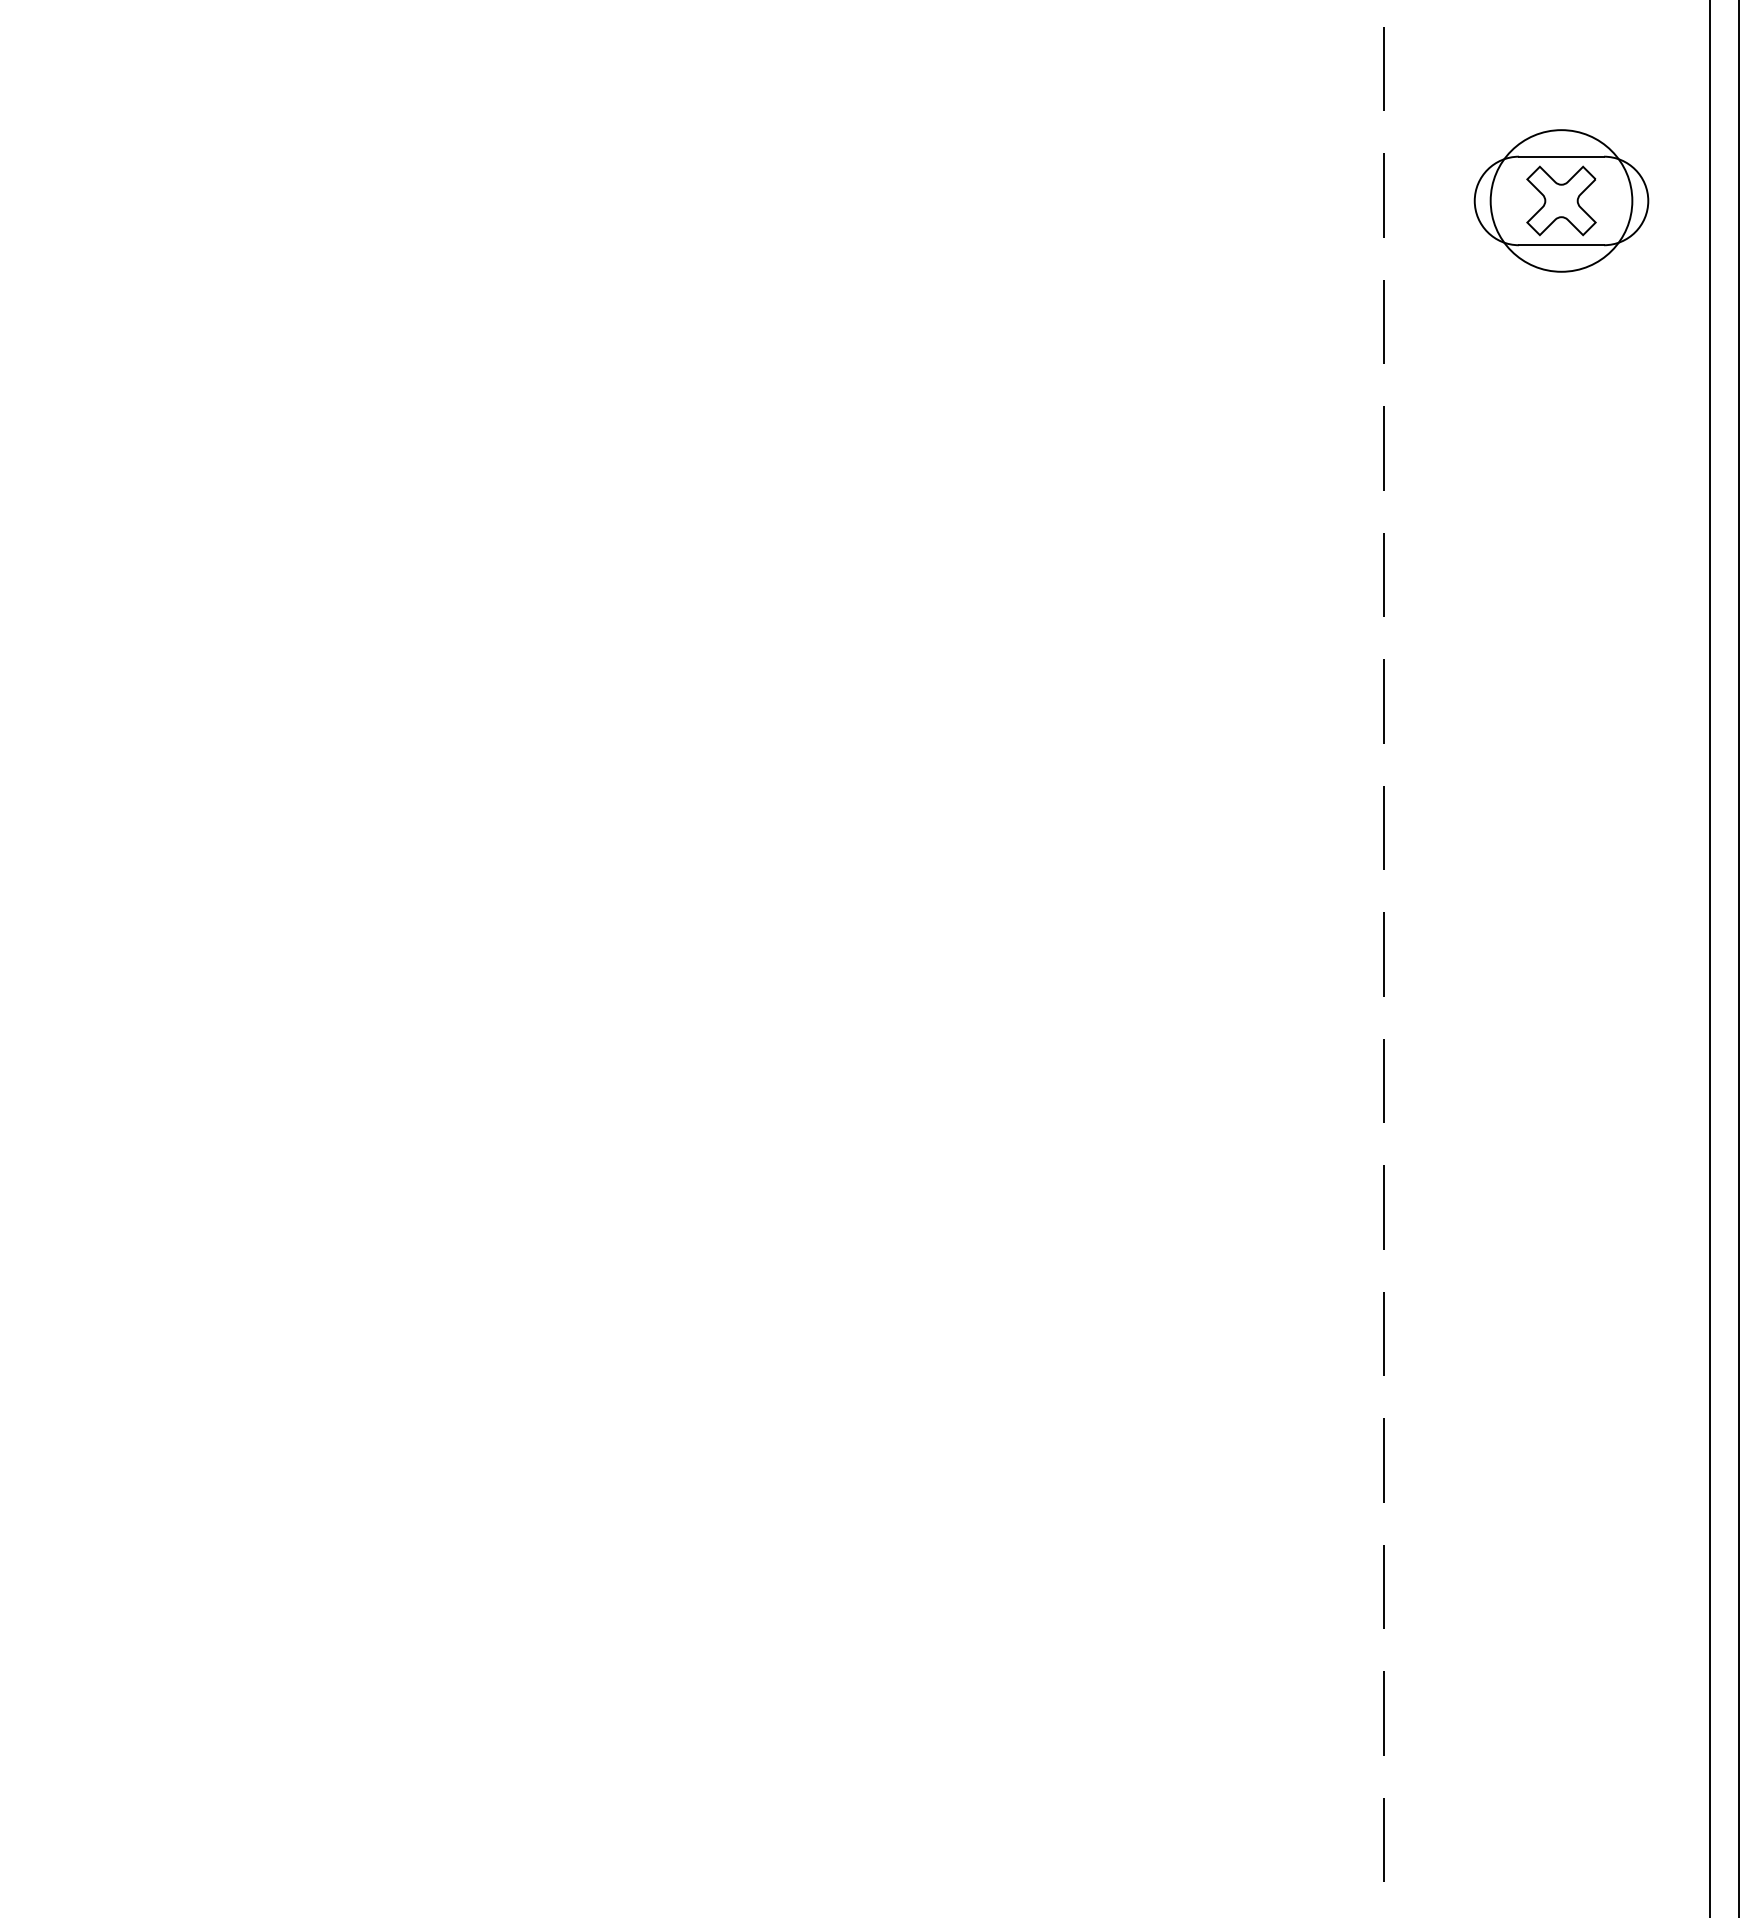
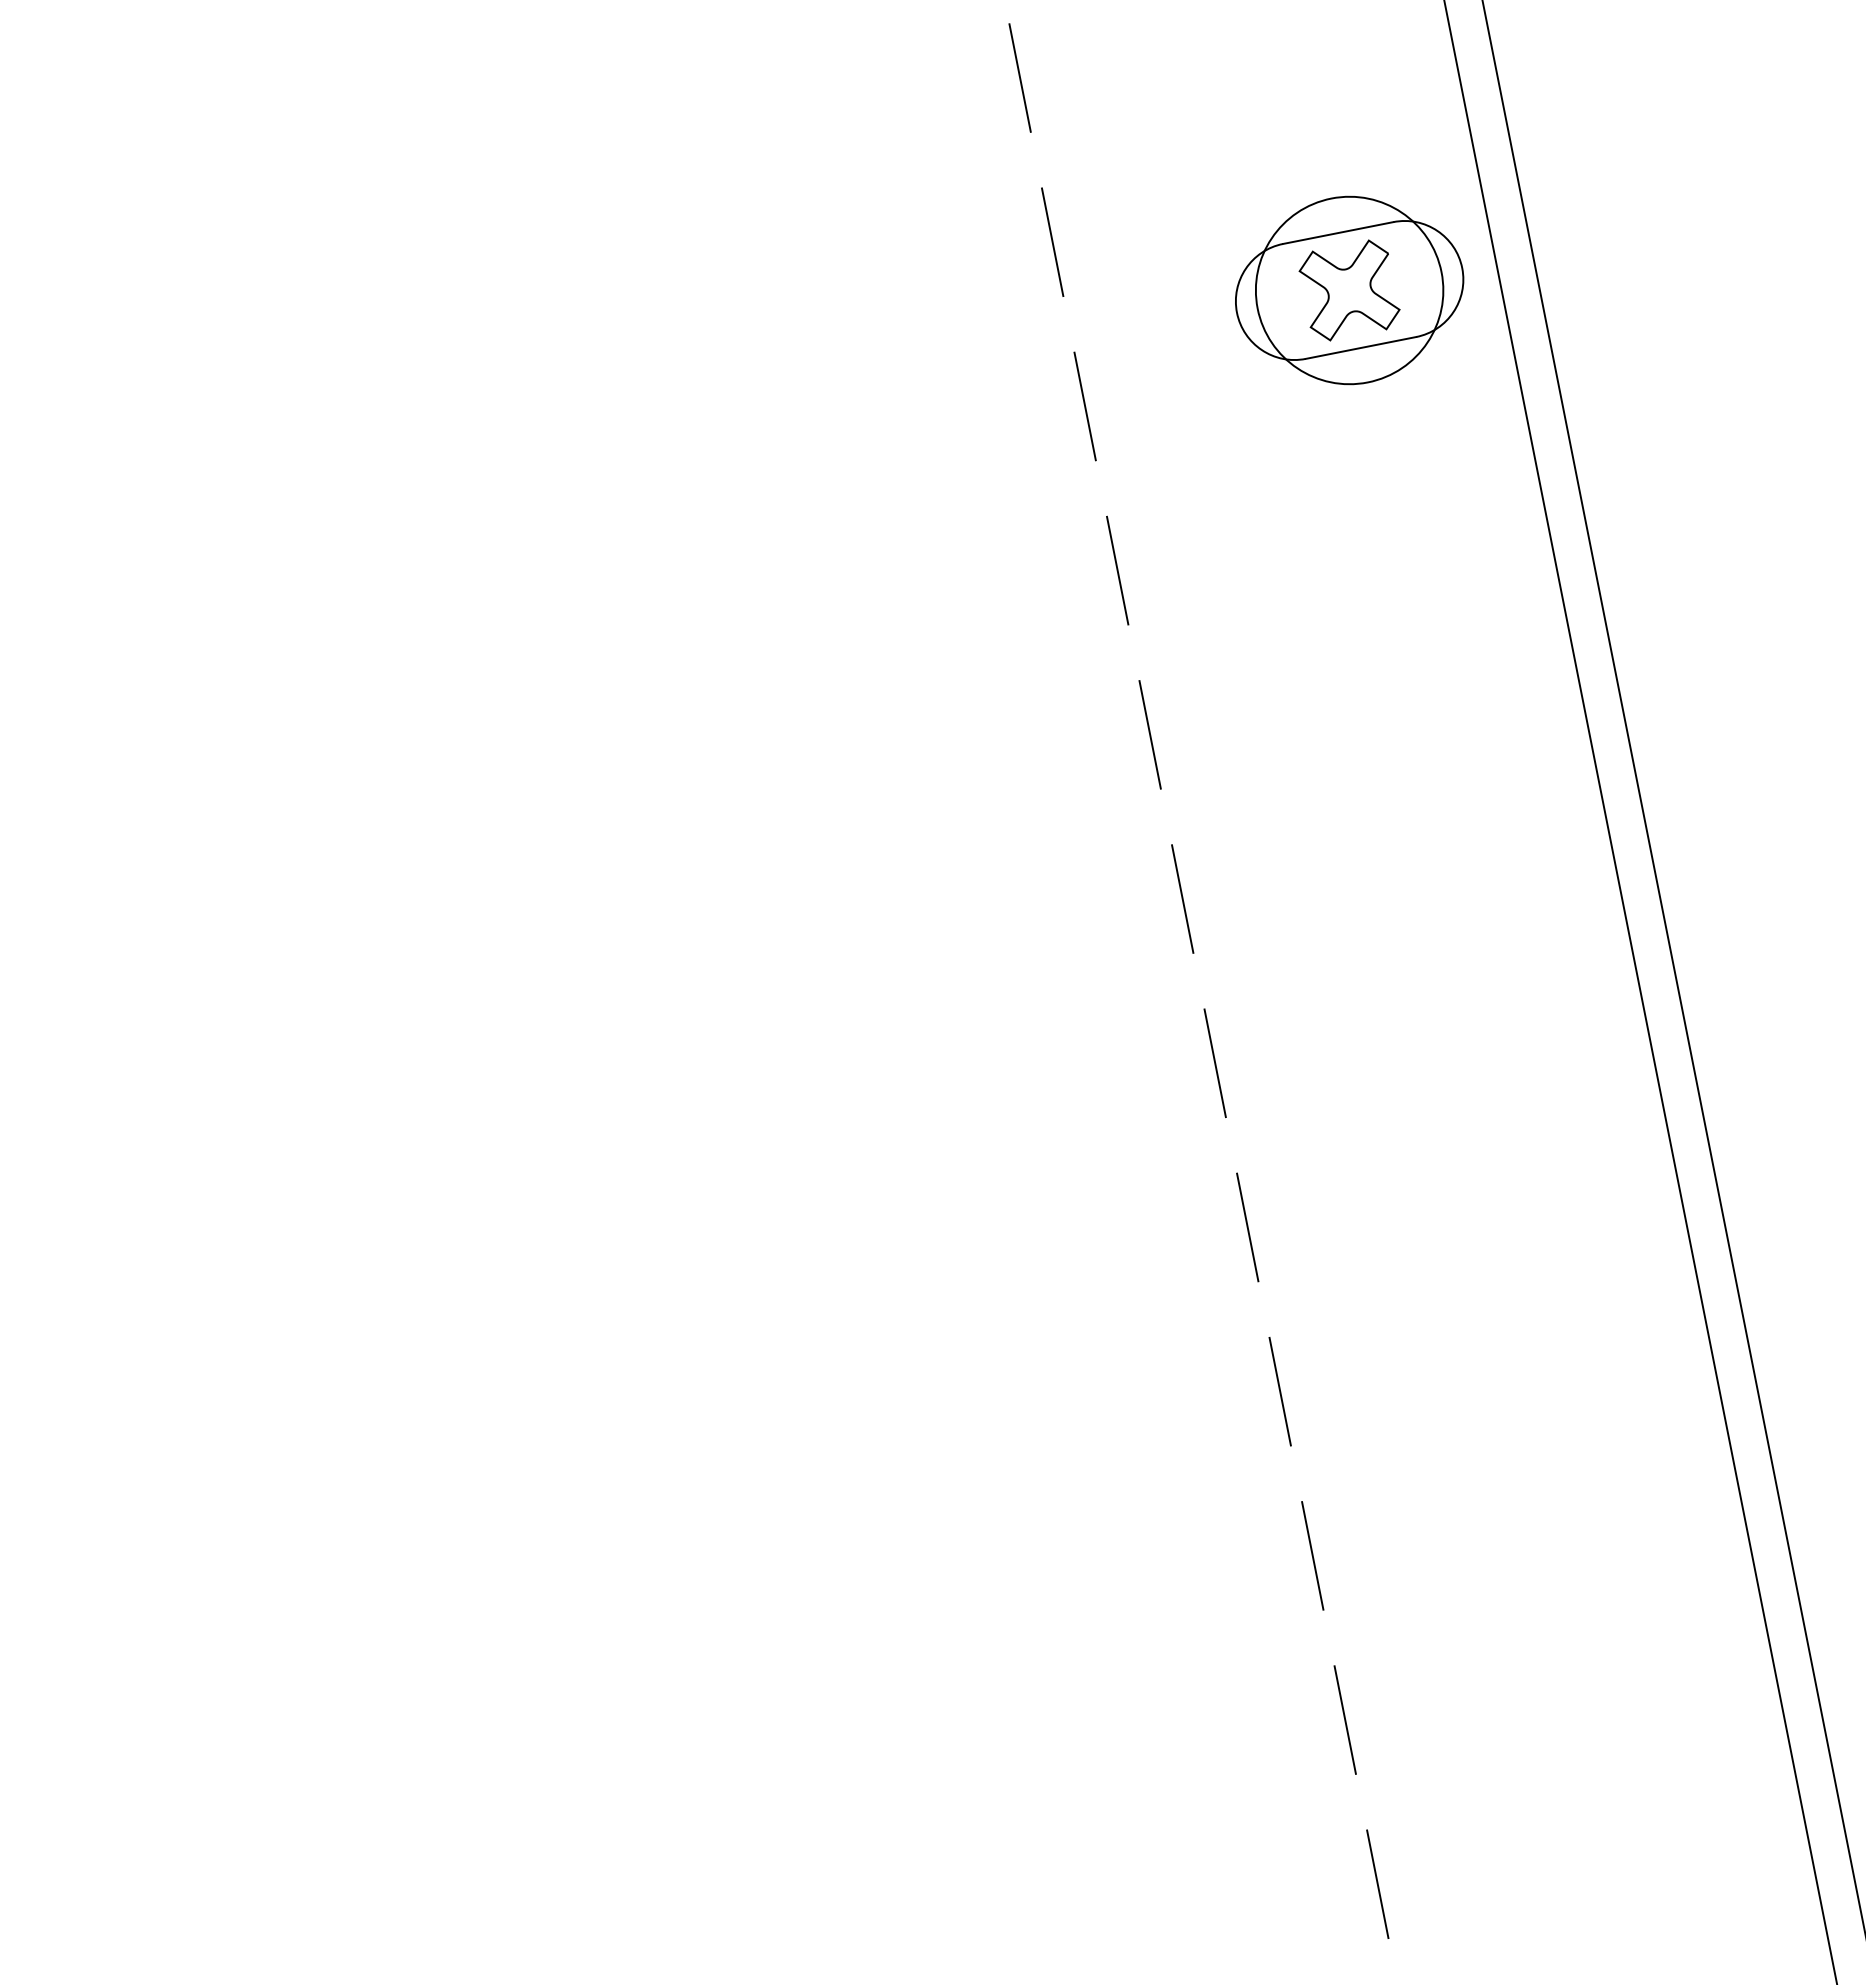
part: (1561, 200) -> (1349, 289), moved

